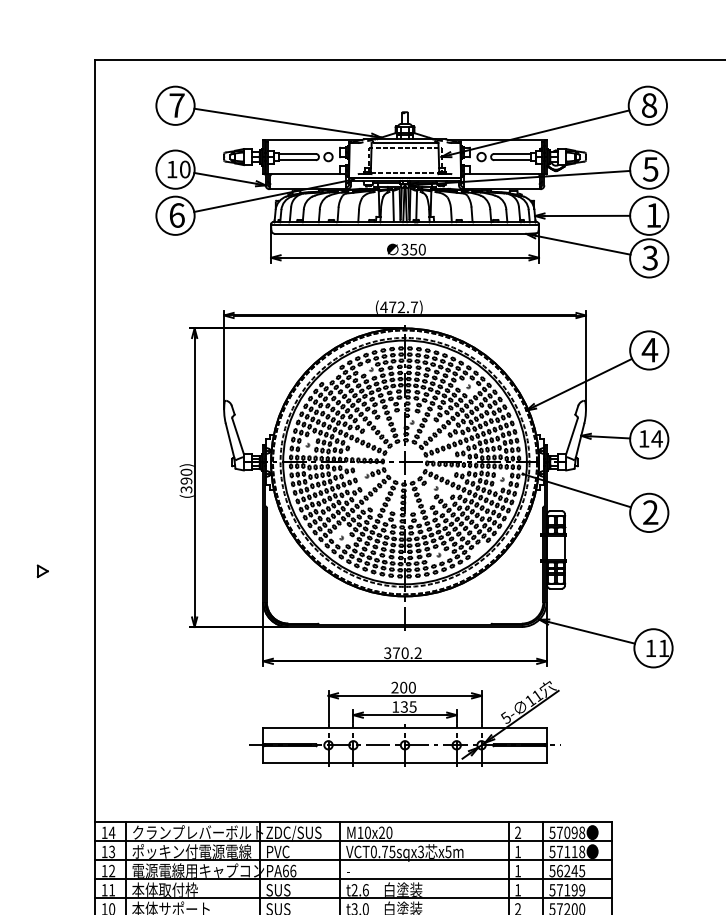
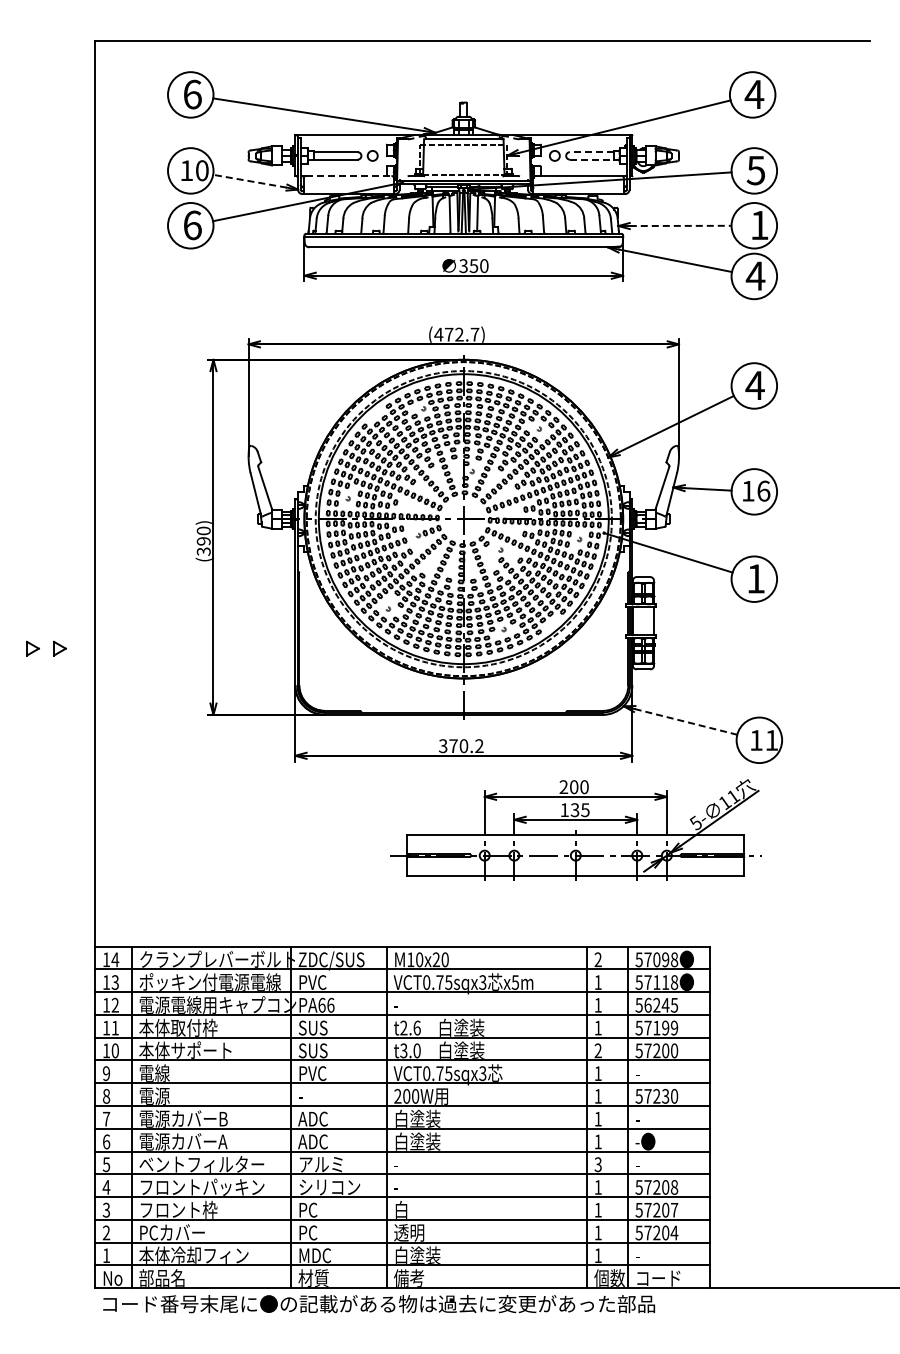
text: (176, 105) -> (192, 94), 7 -> 6
text: (649, 105) -> (754, 94), 8 -> 4
line: (512, 154) -> (591, 152), solid -> dashed
line: (512, 160) -> (591, 159), solid -> dashed
line: (308, 173) -> (348, 175), solid -> dashed
line: (224, 178) -> (249, 181), solid -> dashed
line: (587, 215) -> (680, 225), solid -> dashed
text: (650, 257) -> (755, 275), 3 -> 4
text: (656, 438) -> (763, 490), 14 -> 16
text: (651, 512) -> (756, 578), 2 -> 1
part: (65, 571) -> (59, 648), added
line: (592, 632) -> (686, 721), solid -> dashed
part: (404, 723) -> (575, 829), moved

